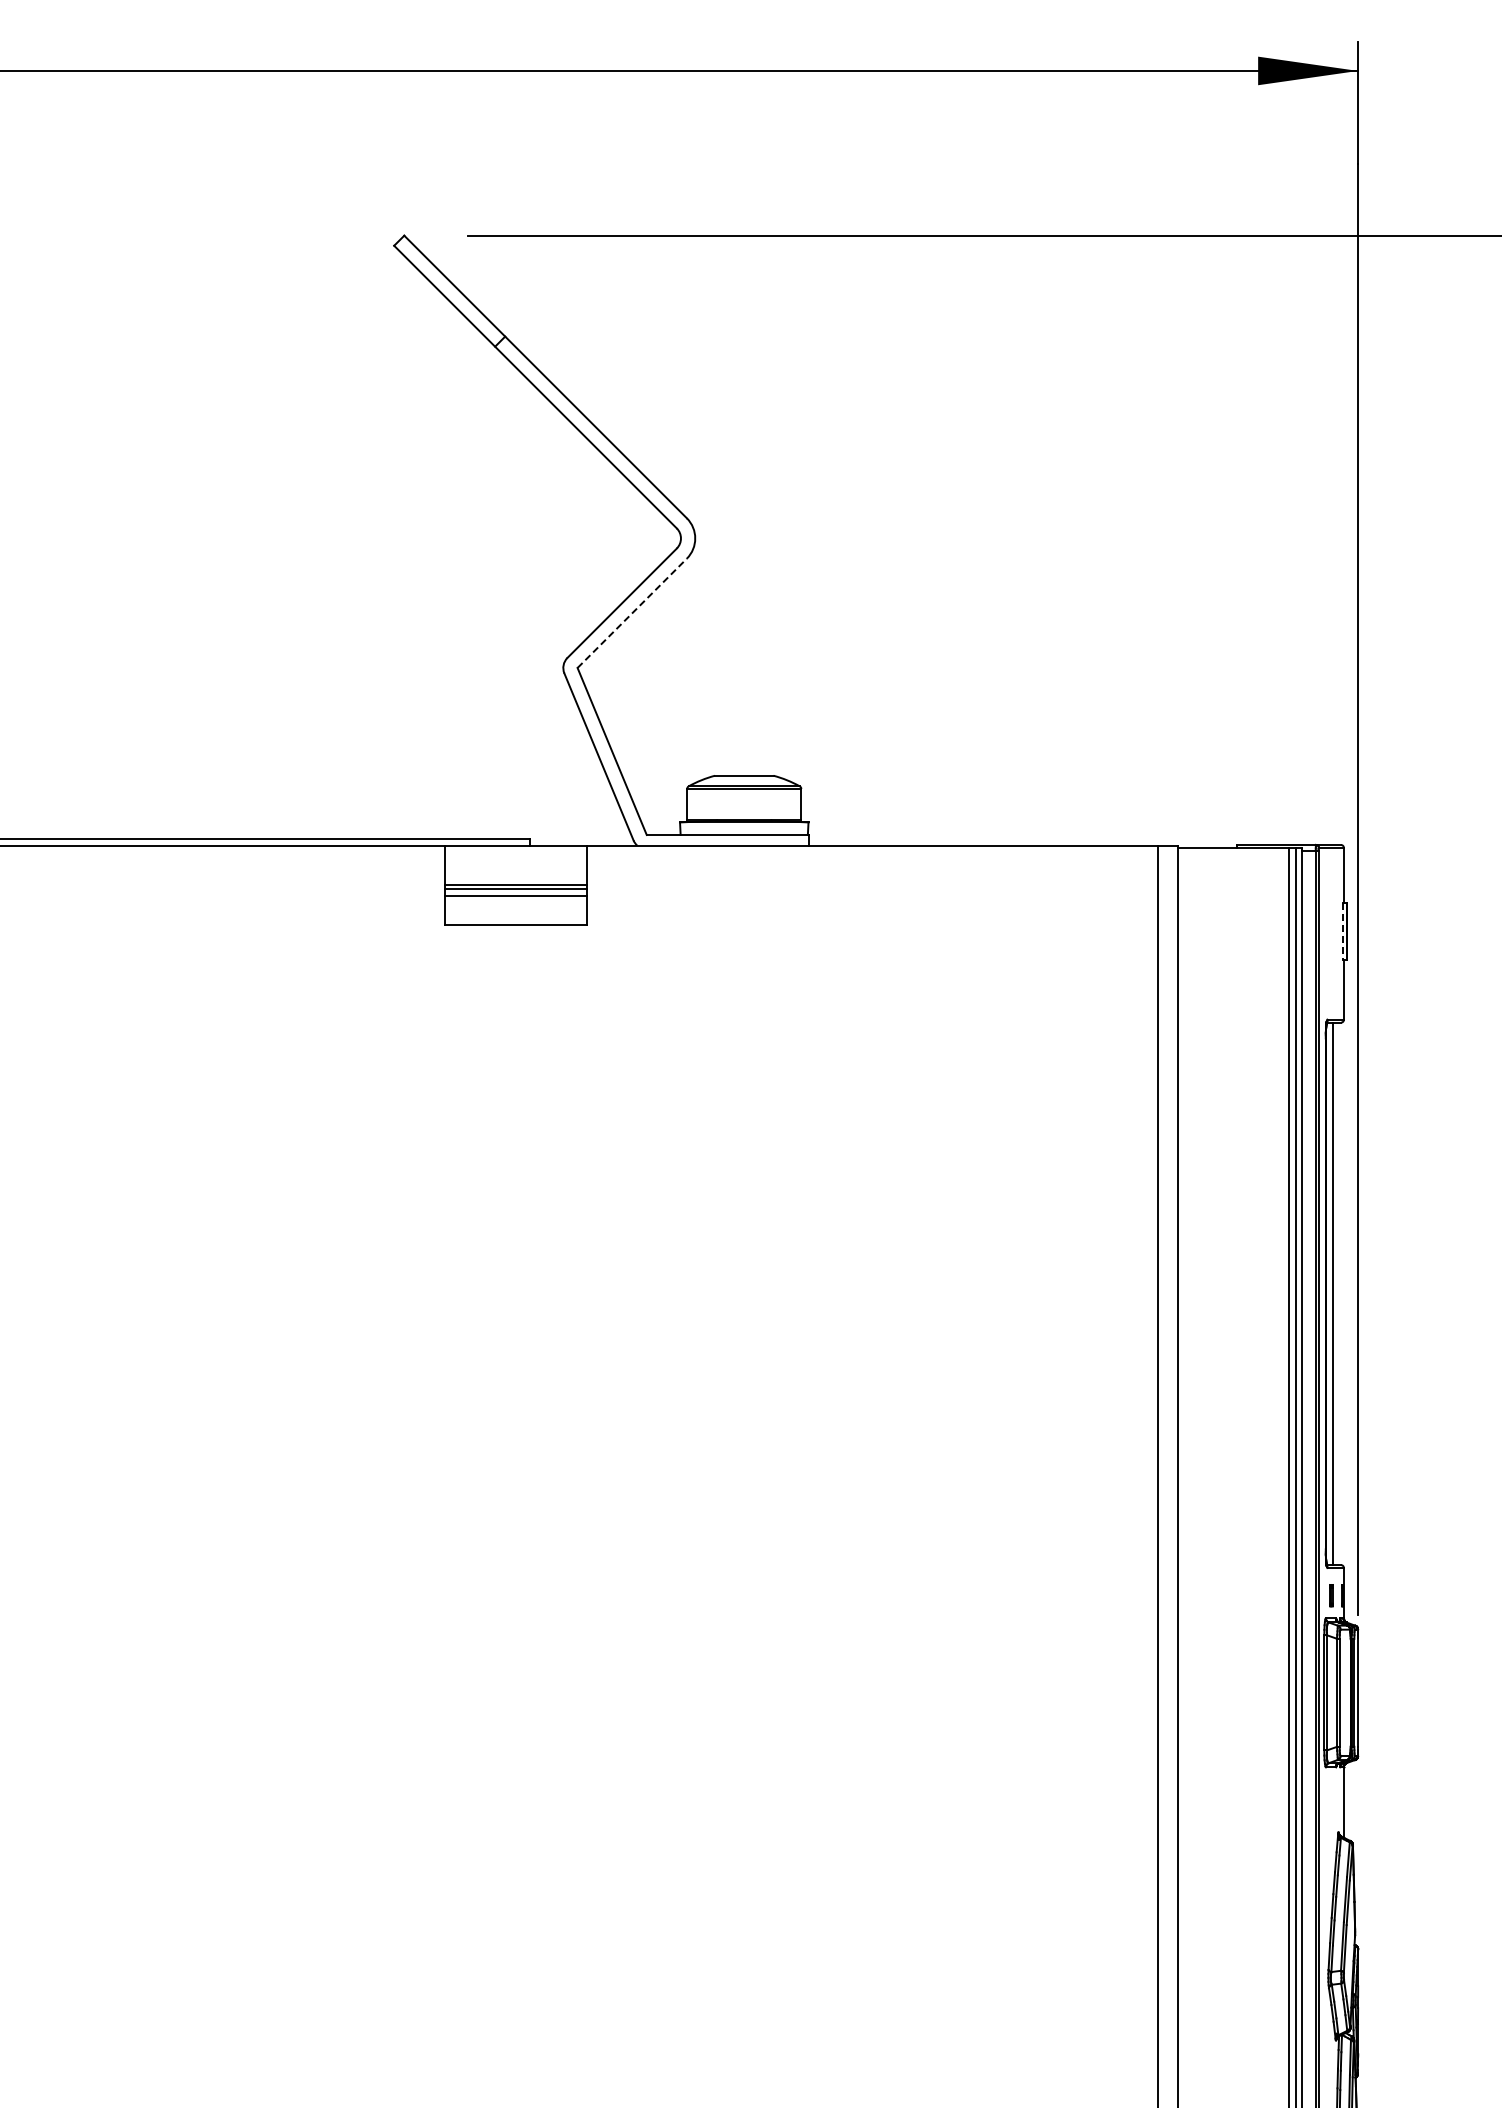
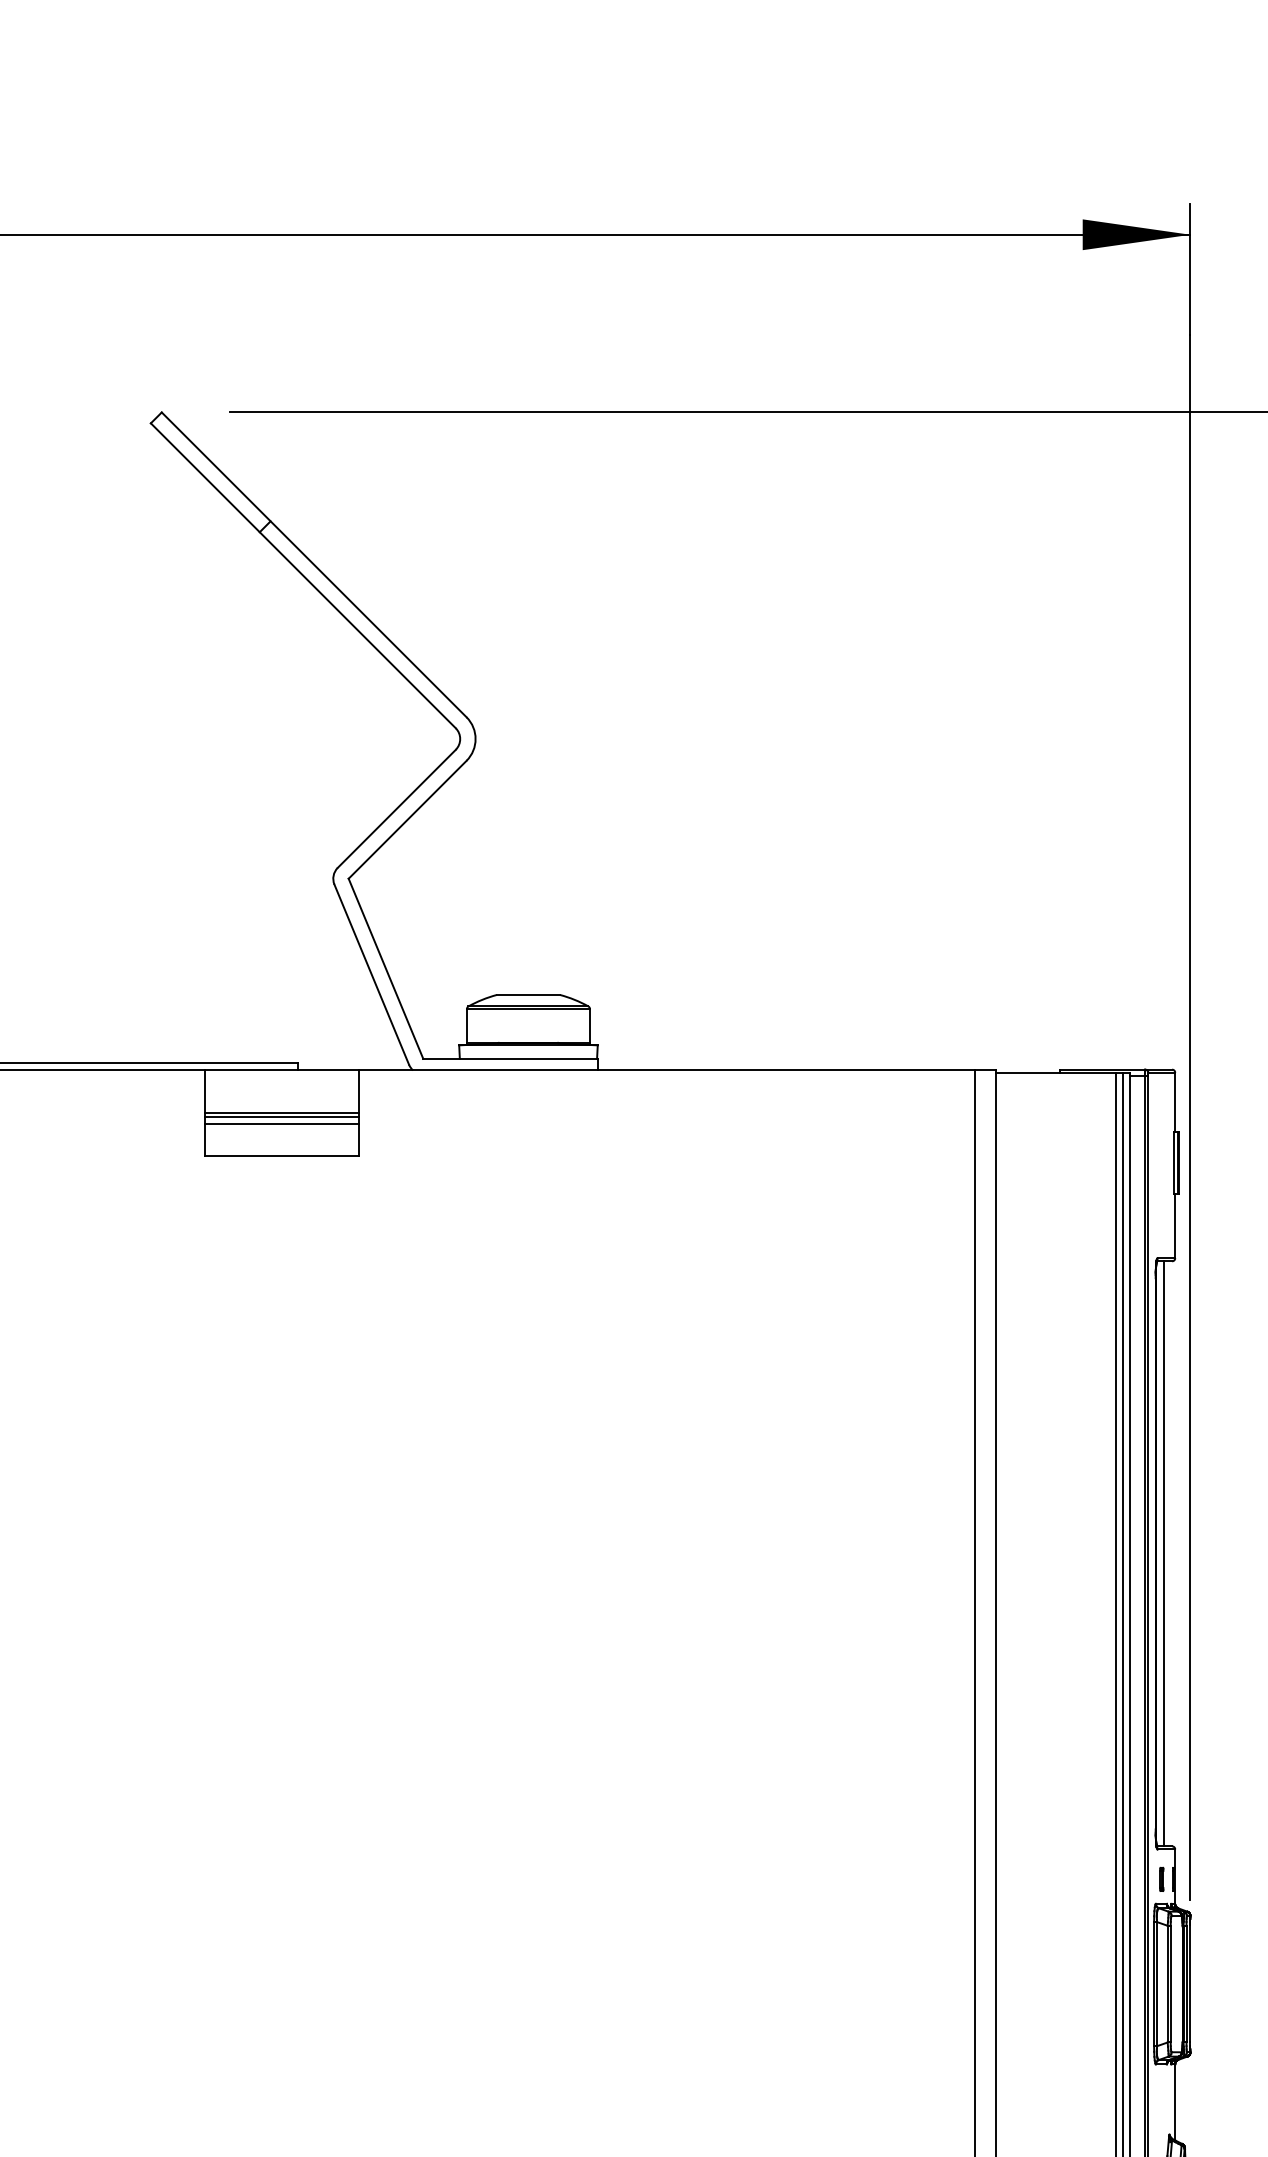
line: (632, 612) -> (407, 818), dashed -> solid
line: (1342, 931) -> (1173, 1162), dashed -> solid

